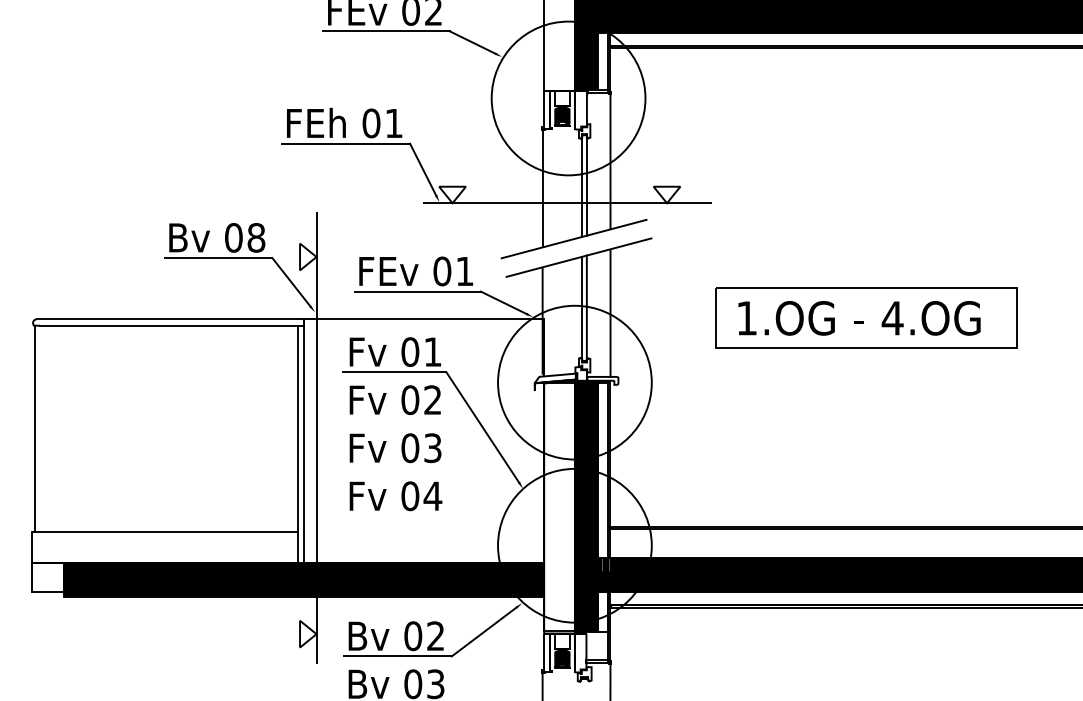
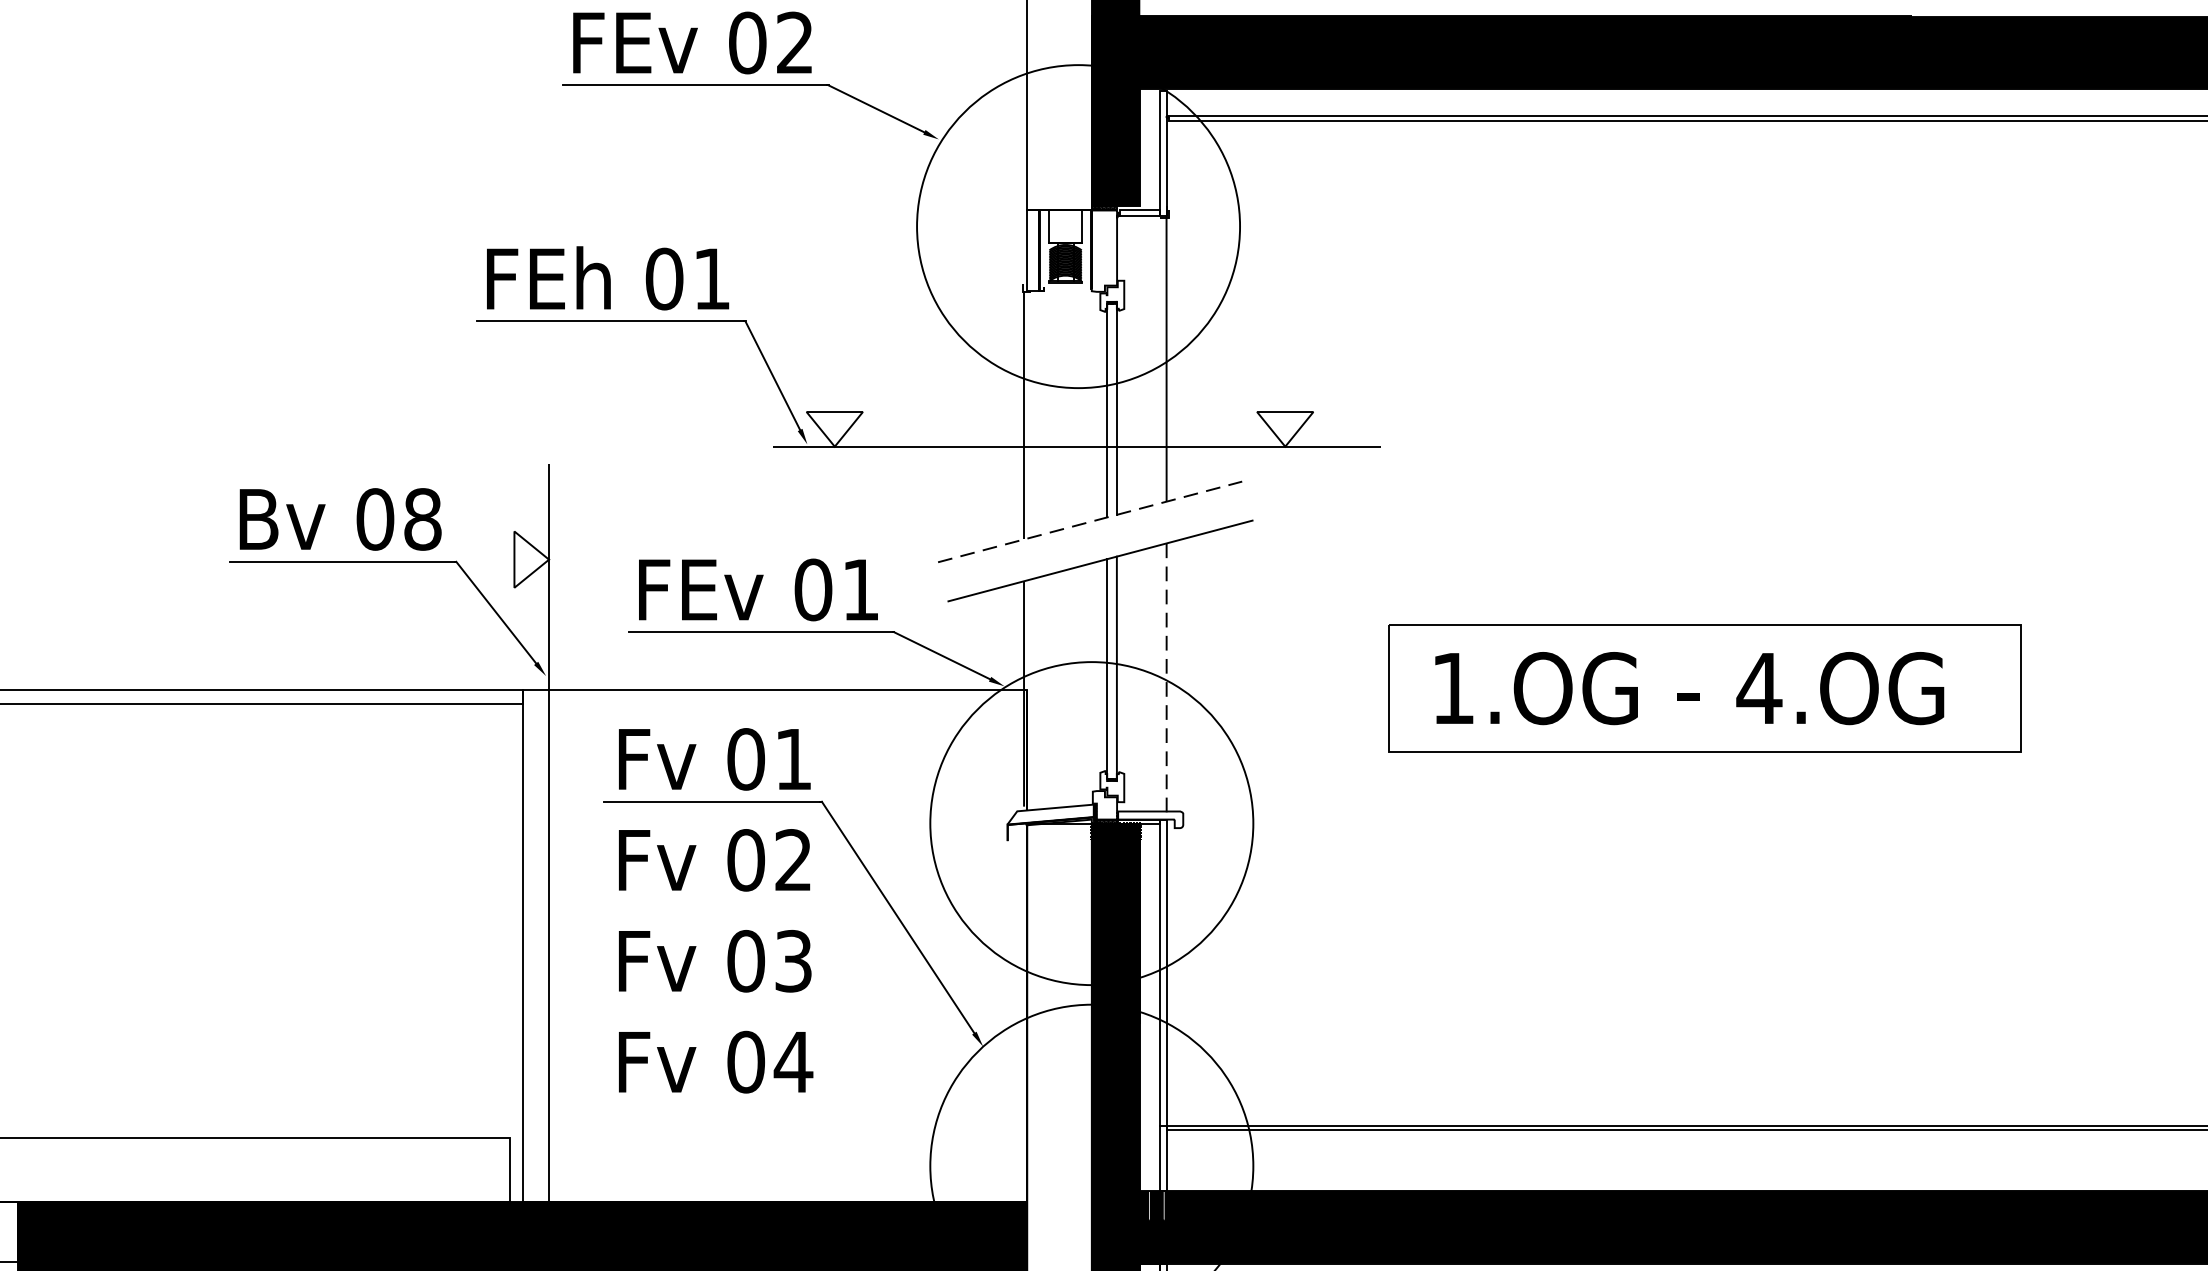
line: (574, 239) -> (1090, 522), solid -> dashed
line: (610, 313) -> (1166, 678), solid -> dashed
line: (298, 428) -> (511, 919), removed

